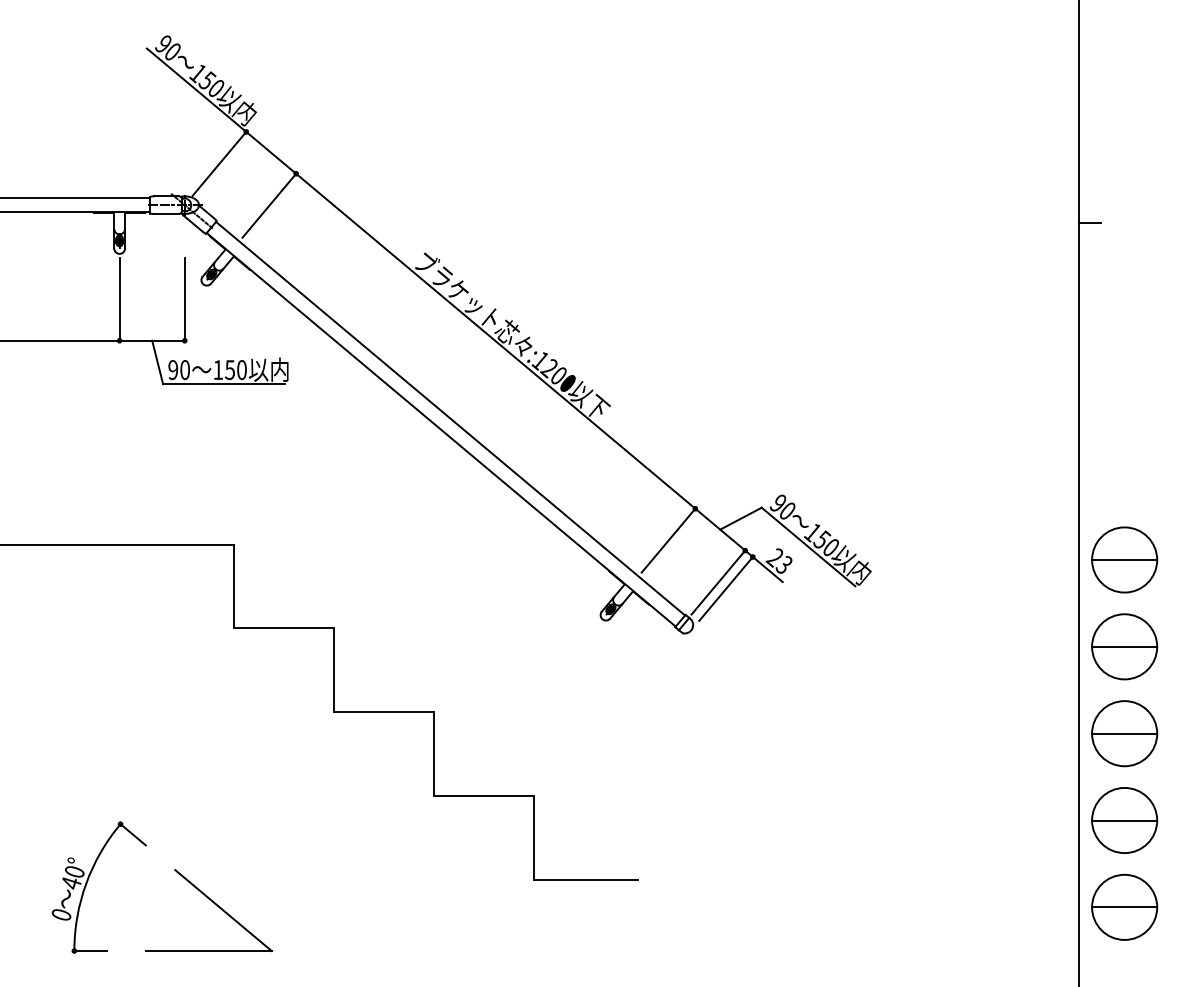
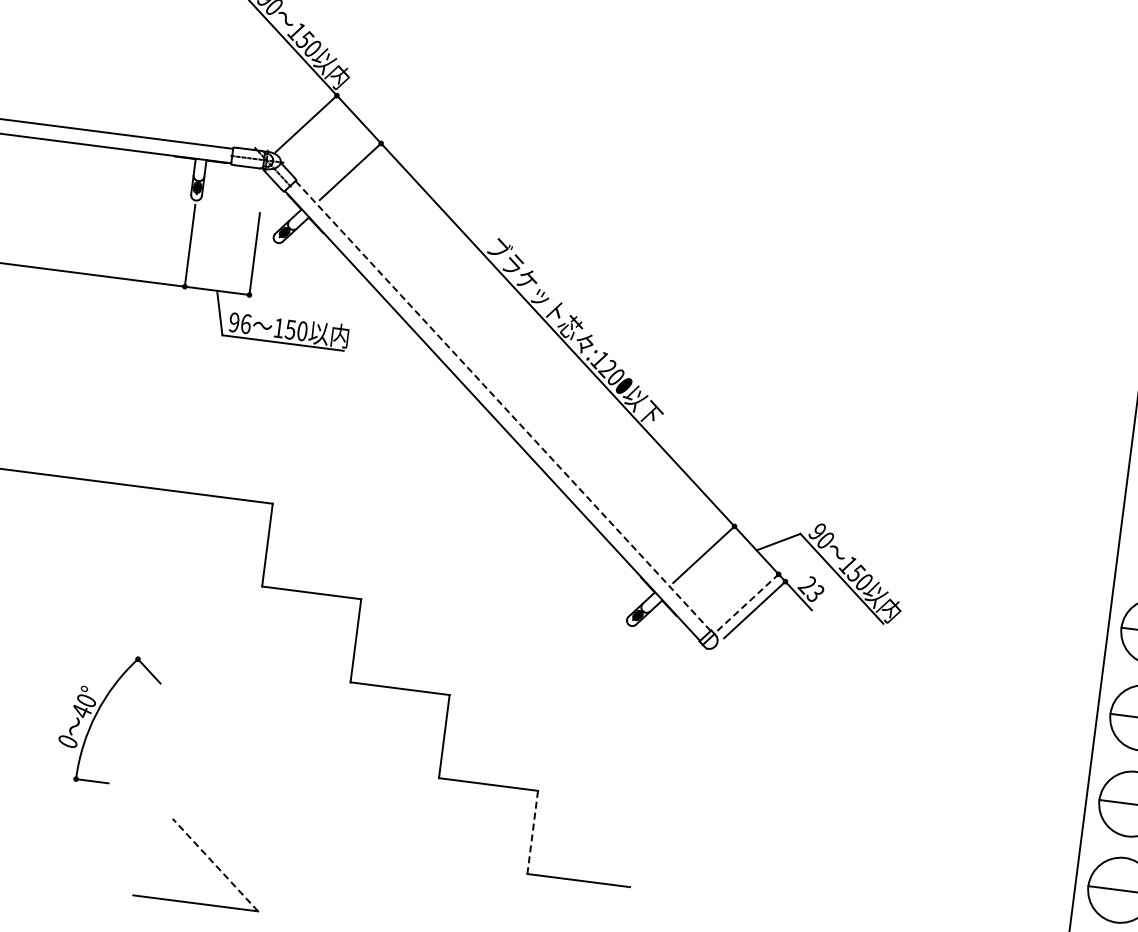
text: (185, 369) -> (246, 323), 90 -> 96
line: (450, 418) -> (503, 405), solid -> dashed
line: (718, 582) -> (748, 602), solid -> dashed
line: (534, 837) -> (533, 832), solid -> dashed
part: (88, 881) -> (98, 711), moved
line: (223, 910) -> (215, 865), solid -> dashed

